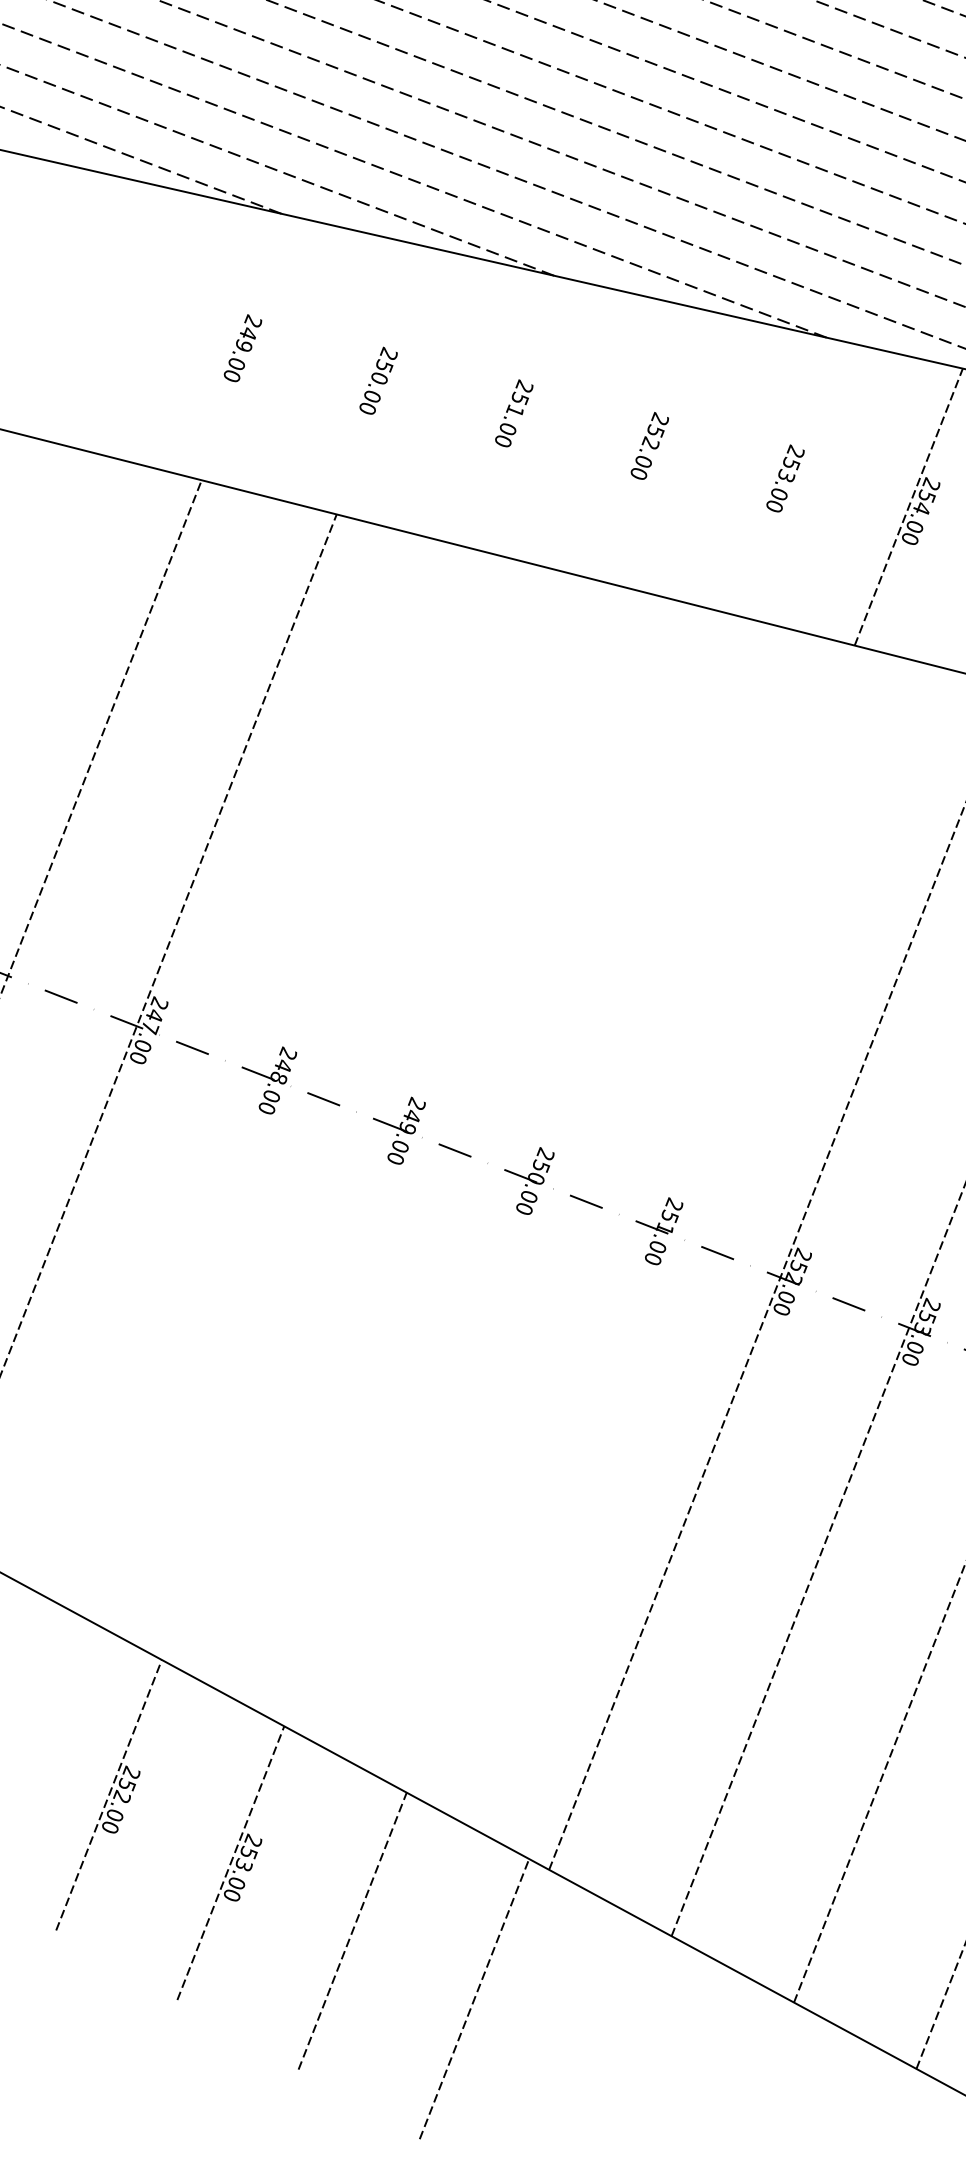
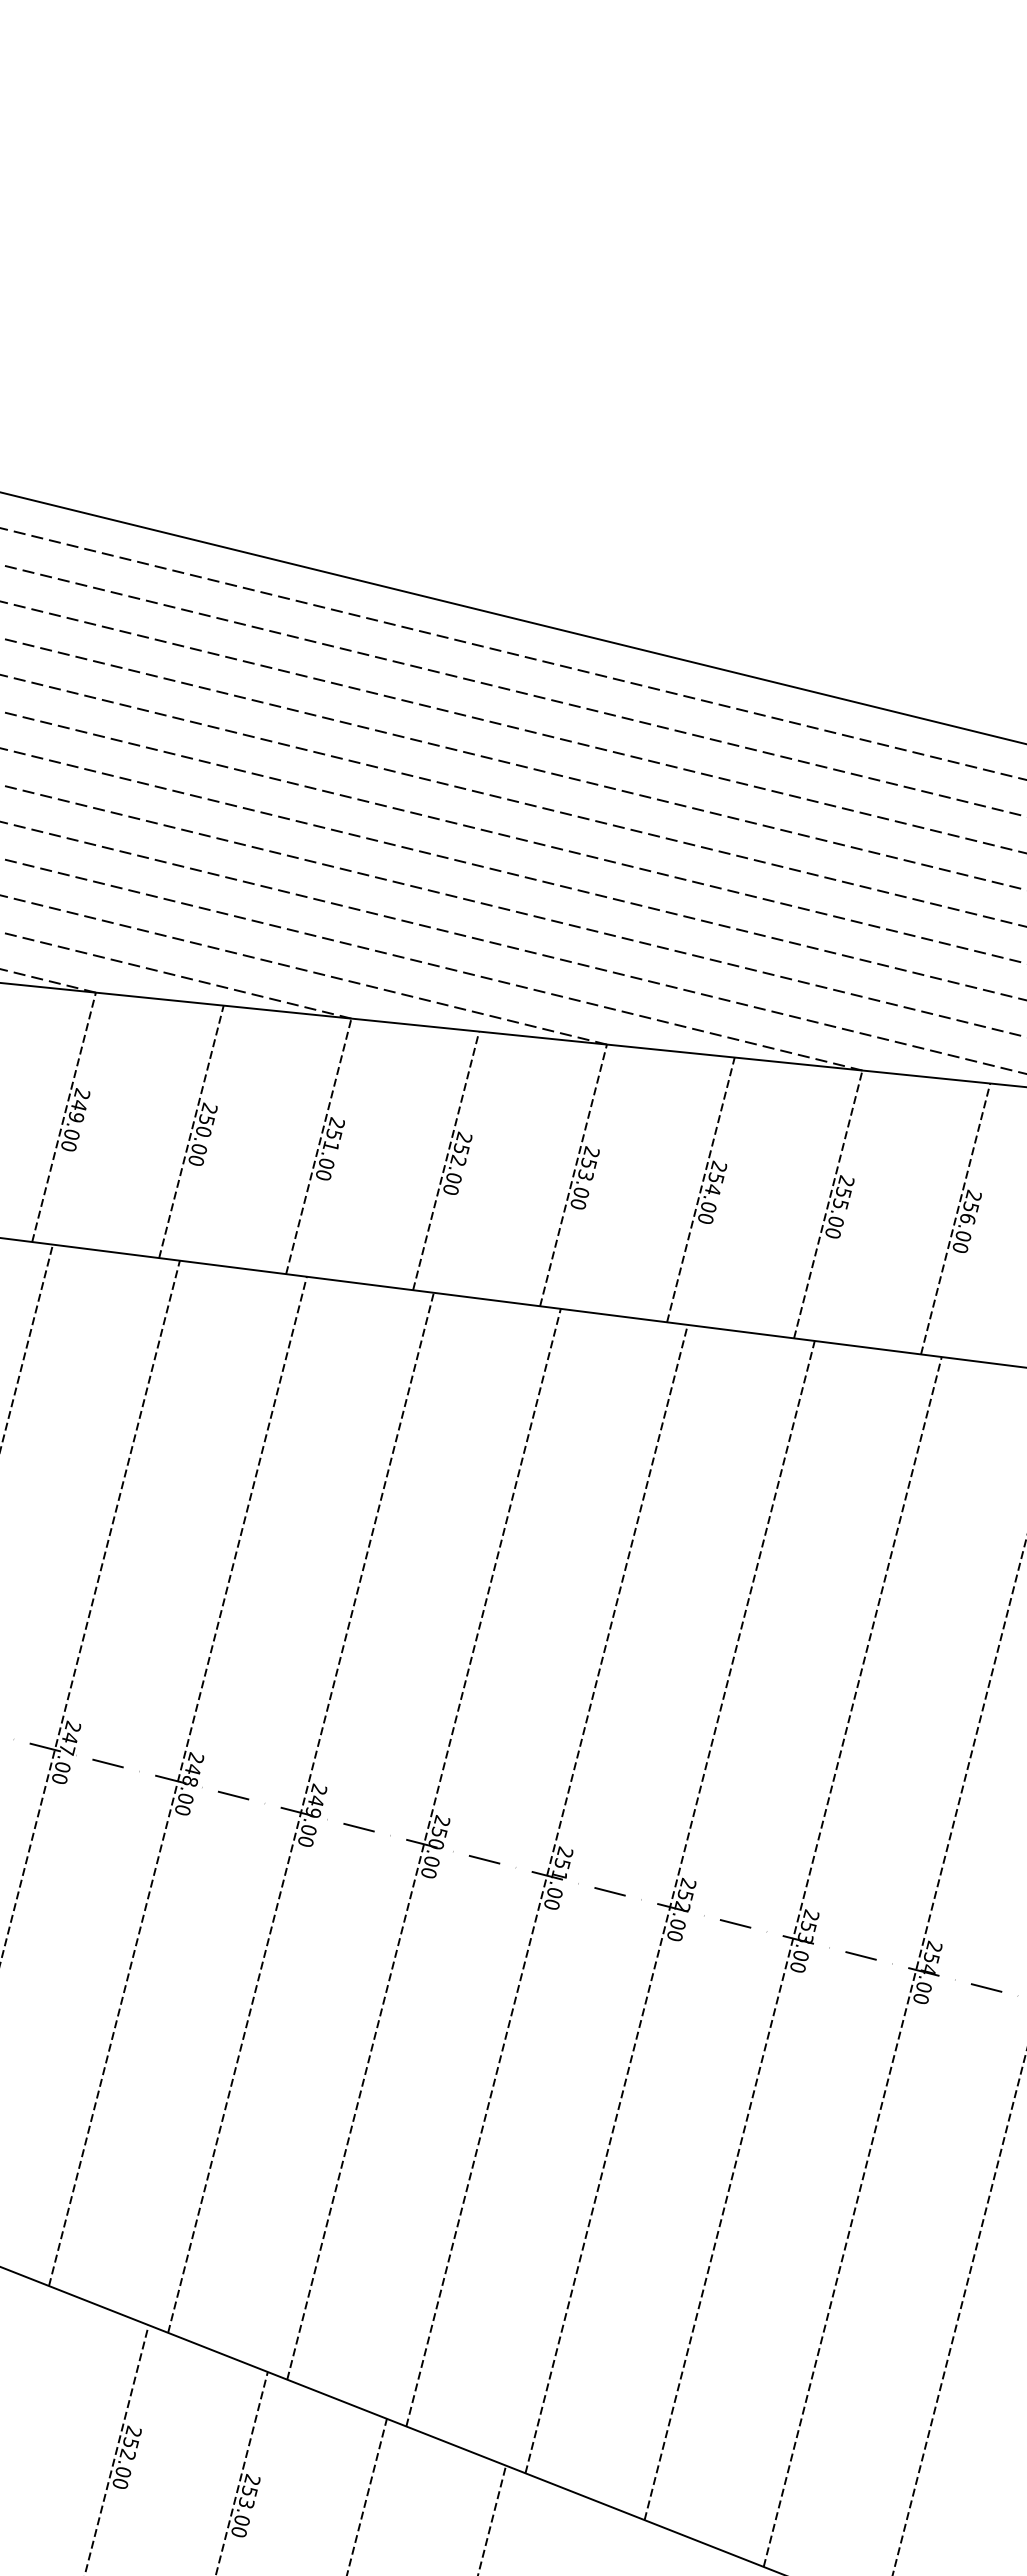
line: (230, 344) -> (63, 1117), added
line: (366, 376) -> (191, 1131), added
line: (501, 409) -> (318, 1146), added
line: (637, 441) -> (446, 1160), added
line: (773, 474) -> (573, 1175), added
line: (265, 1076) -> (177, 1781), added
line: (393, 1126) -> (300, 1812), added
line: (522, 1176) -> (423, 1843), added
line: (651, 1227) -> (546, 1875), added

